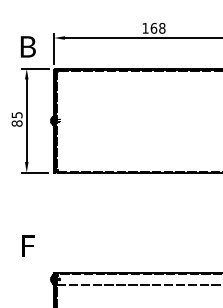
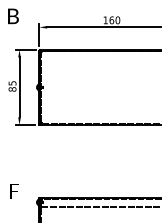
text: (162, 28) -> (118, 20), 168 -> 160
text: (28, 46) -> (13, 16), moved
text: (28, 245) -> (14, 190), moved

